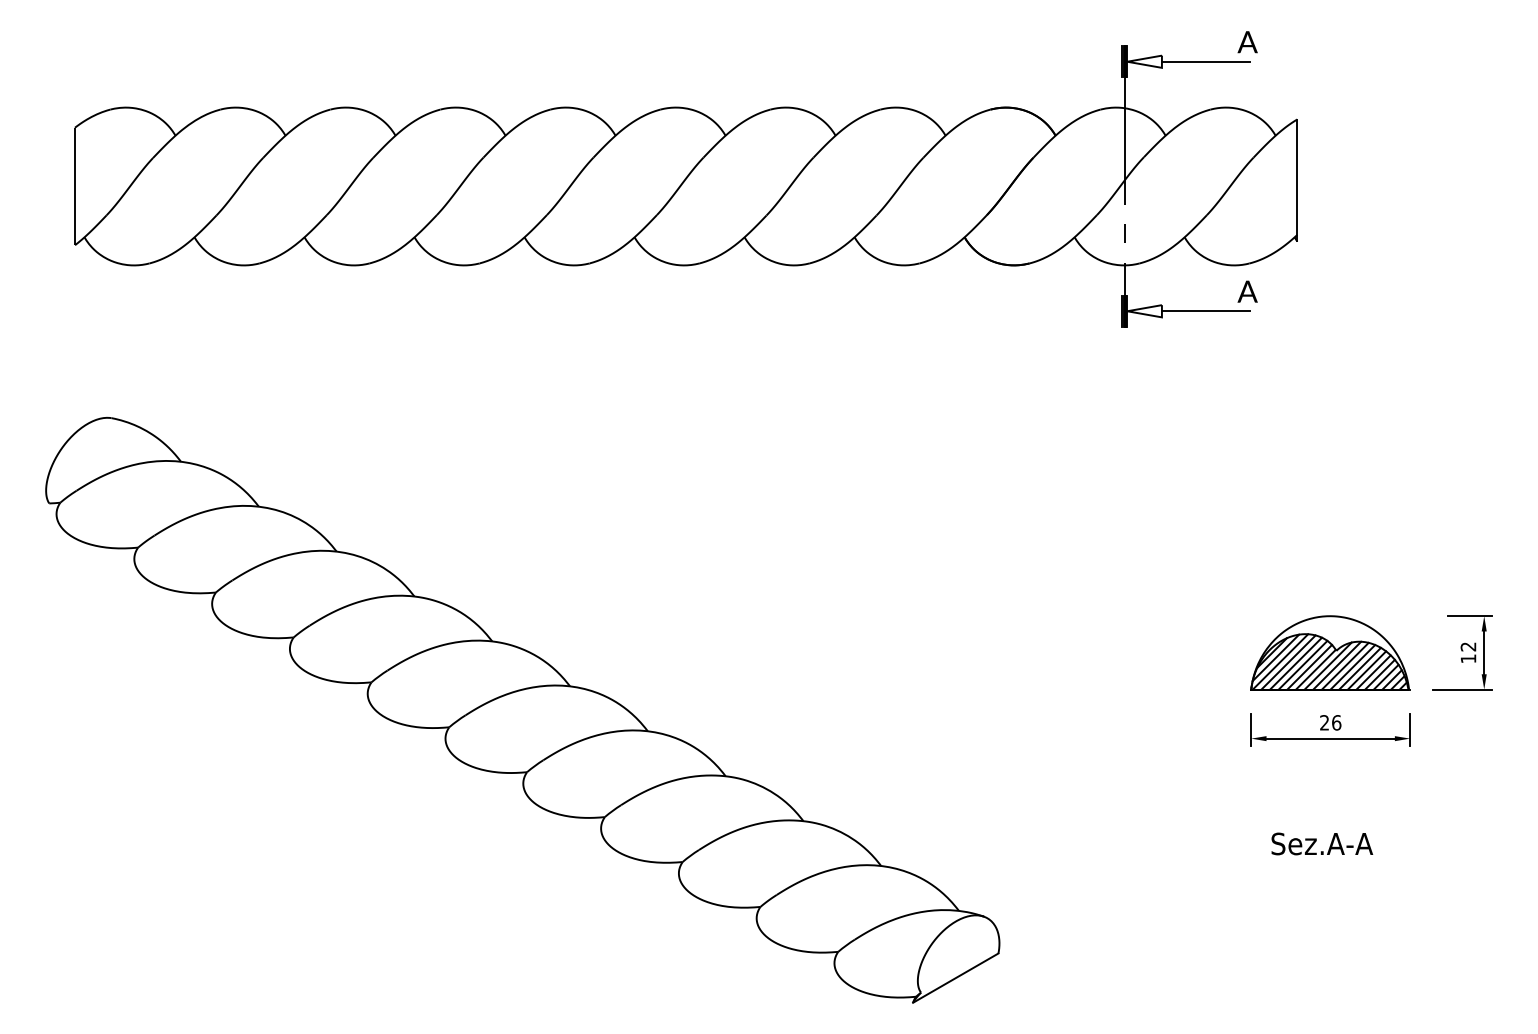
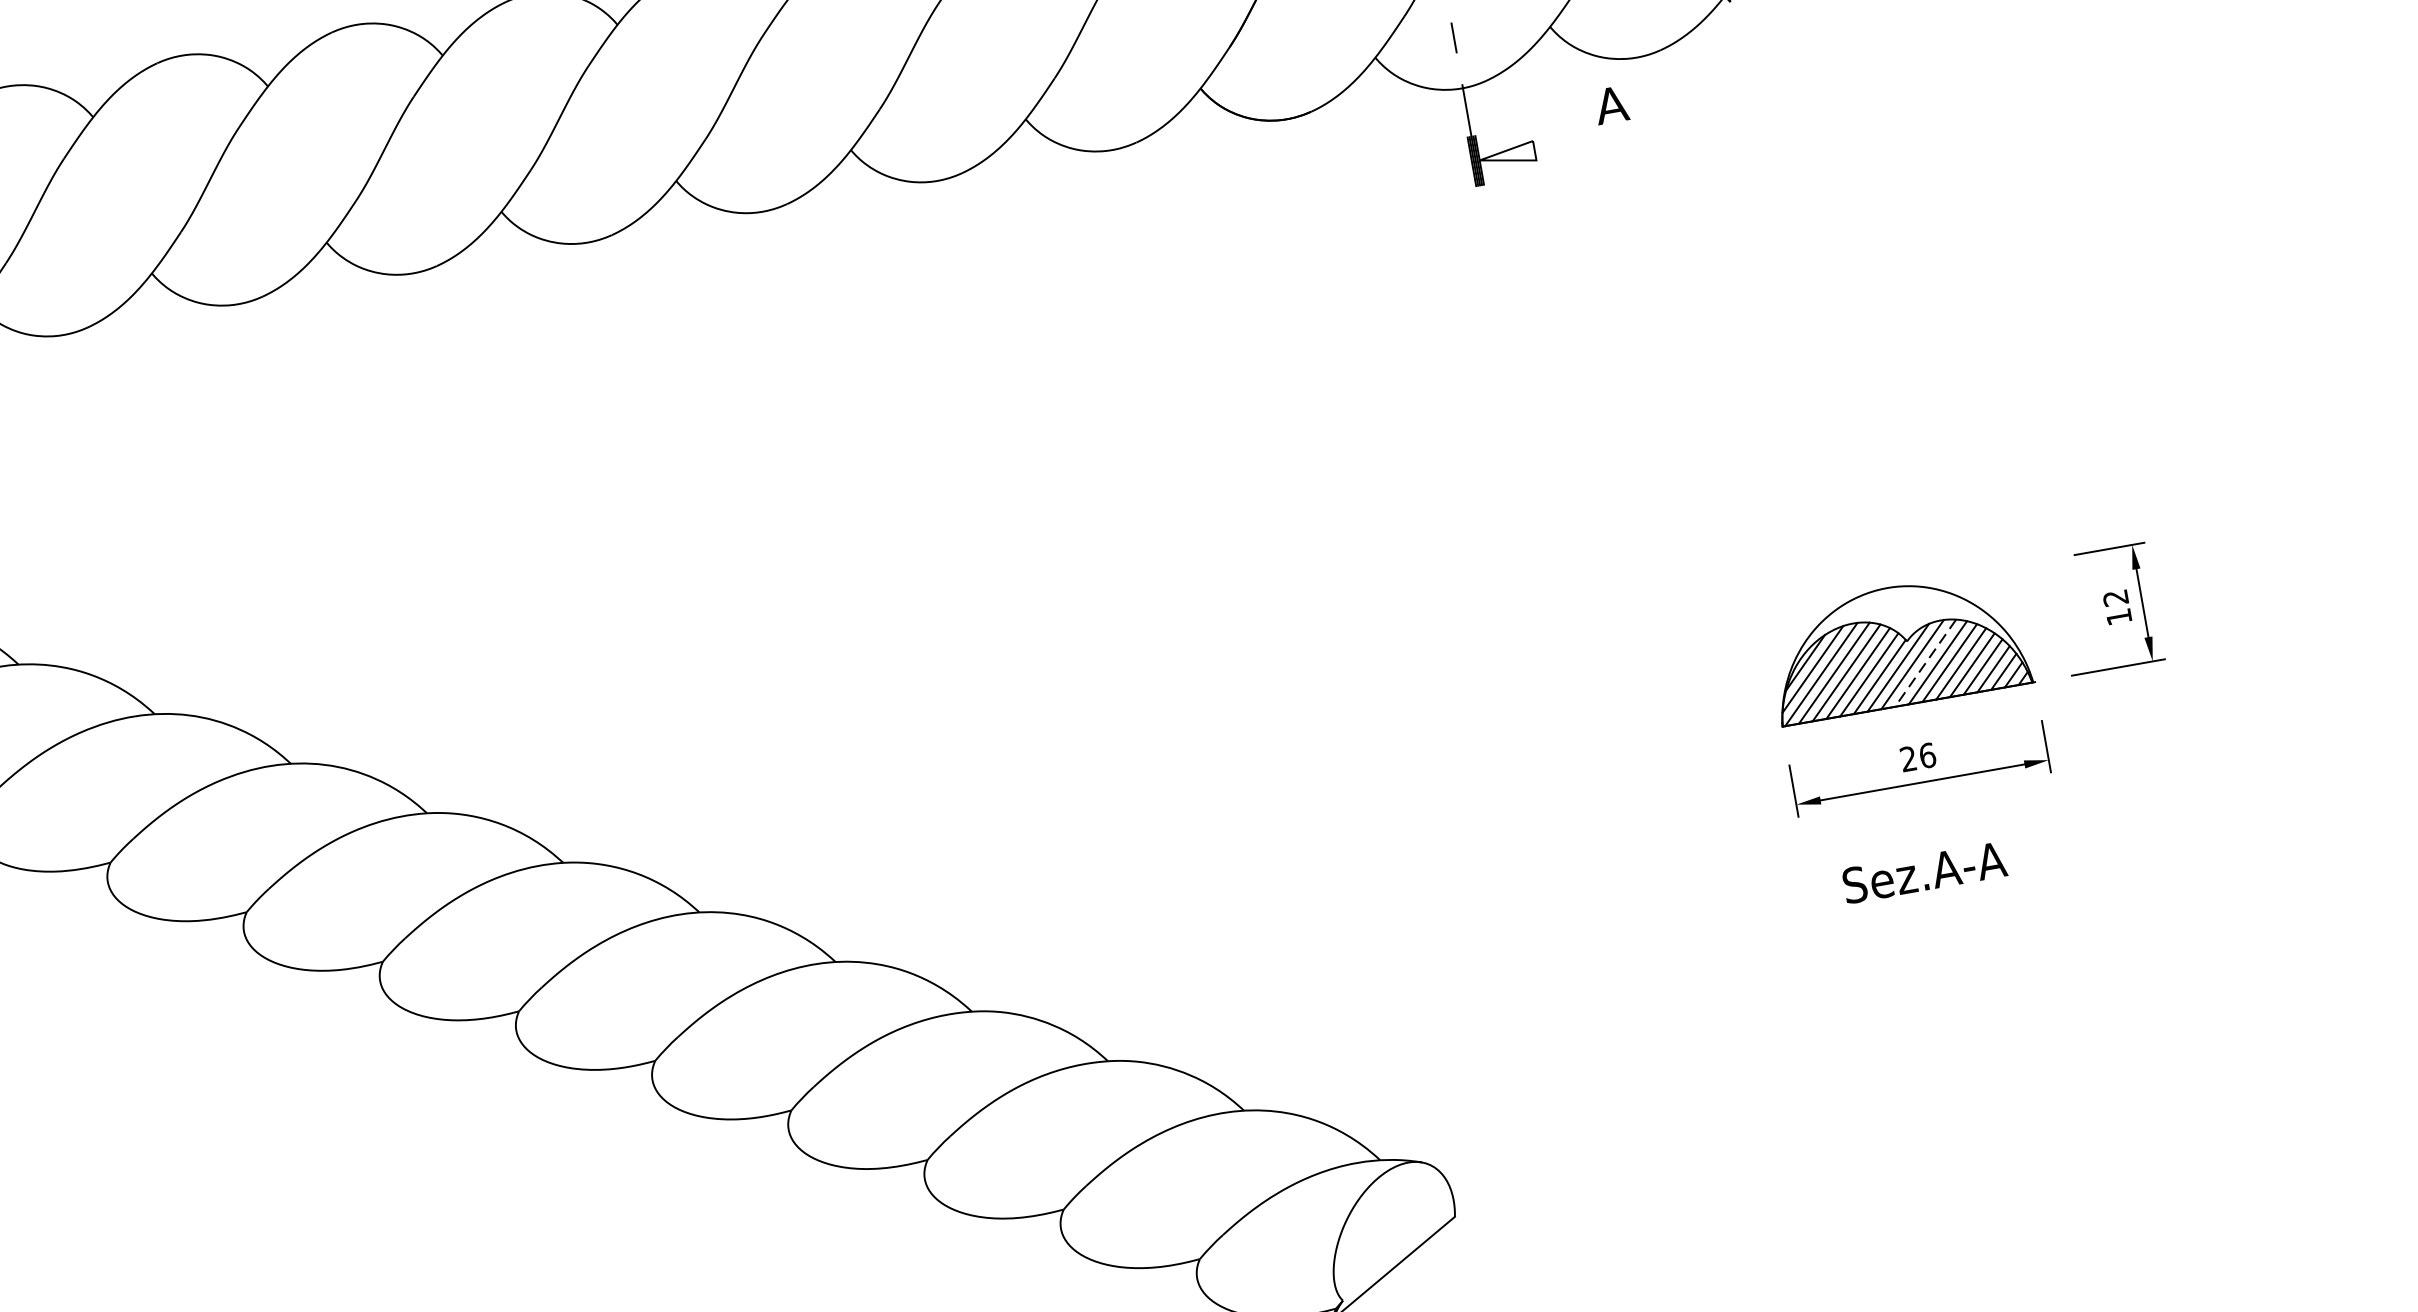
text: (1247, 291) -> (1611, 104), moved
line: (1205, 311) -> (1604, 138), removed
line: (1345, 666) -> (1925, 663), solid -> dashed
text: (1322, 843) -> (1924, 871), moved

